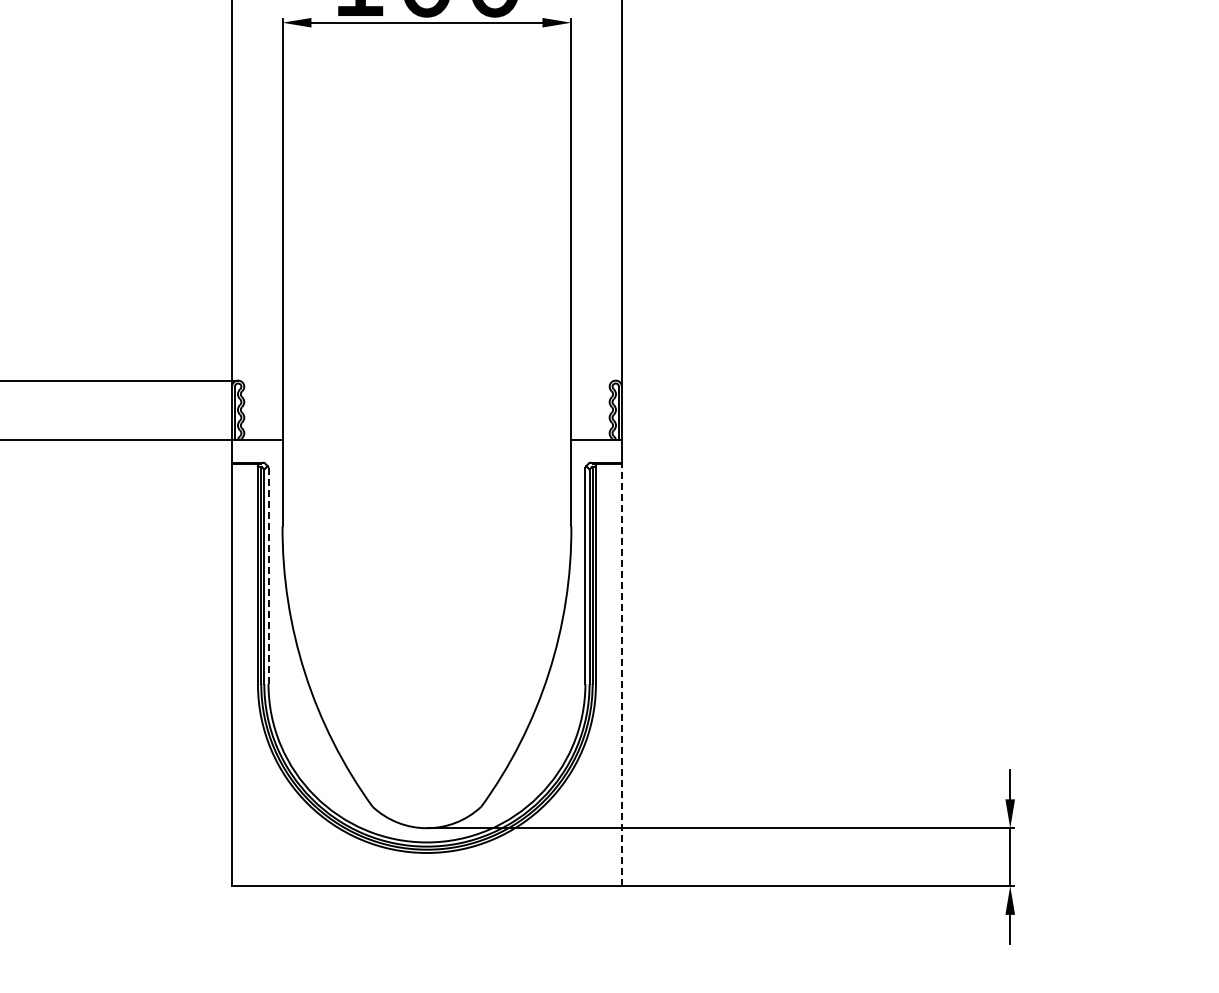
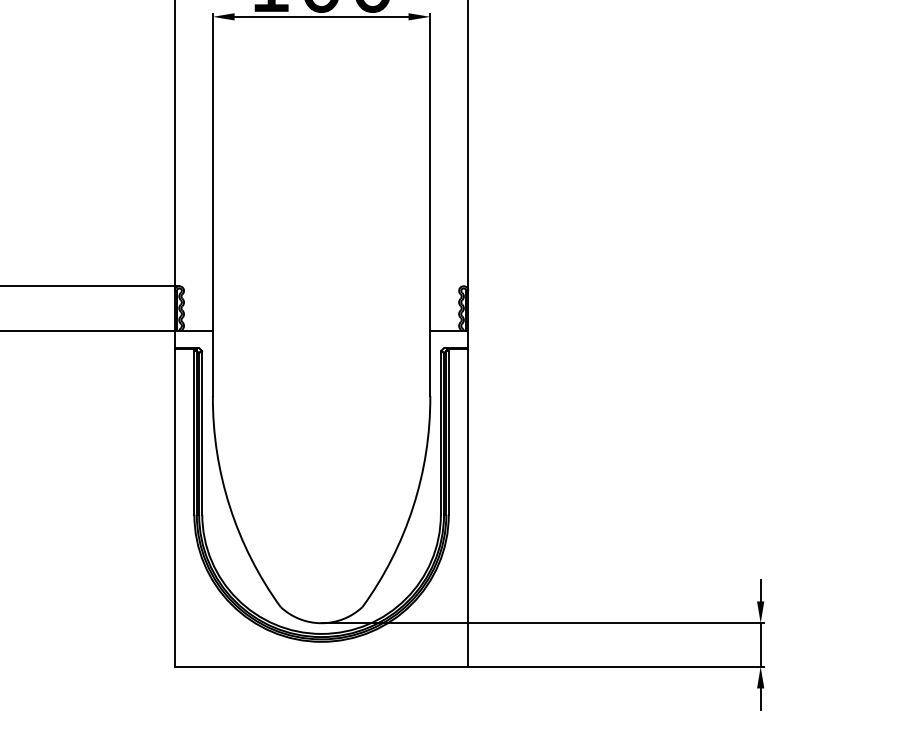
line: (268, 576) -> (202, 433), dashed -> solid
line: (621, 674) -> (468, 507), dashed -> solid

